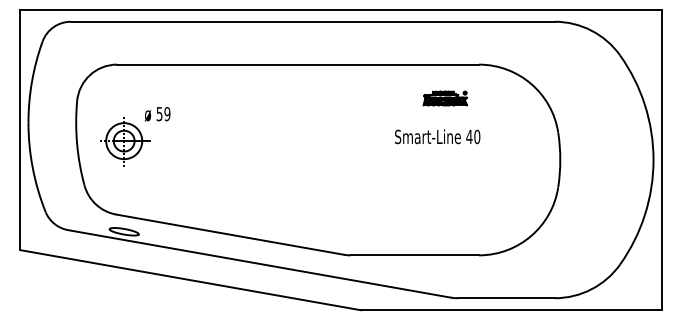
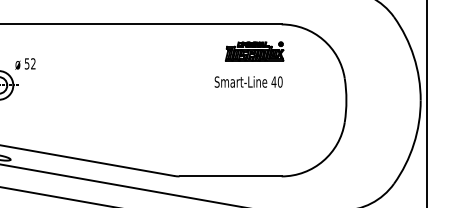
part: (445, 98) -> (254, 51), size x1.67
text: (167, 114) -> (33, 64), 59 -> 52

